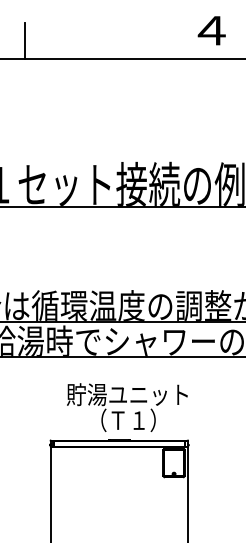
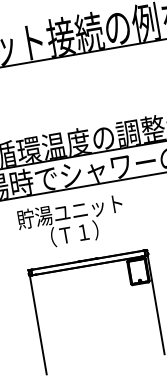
text: (127, 407) -> (71, 222), moved

